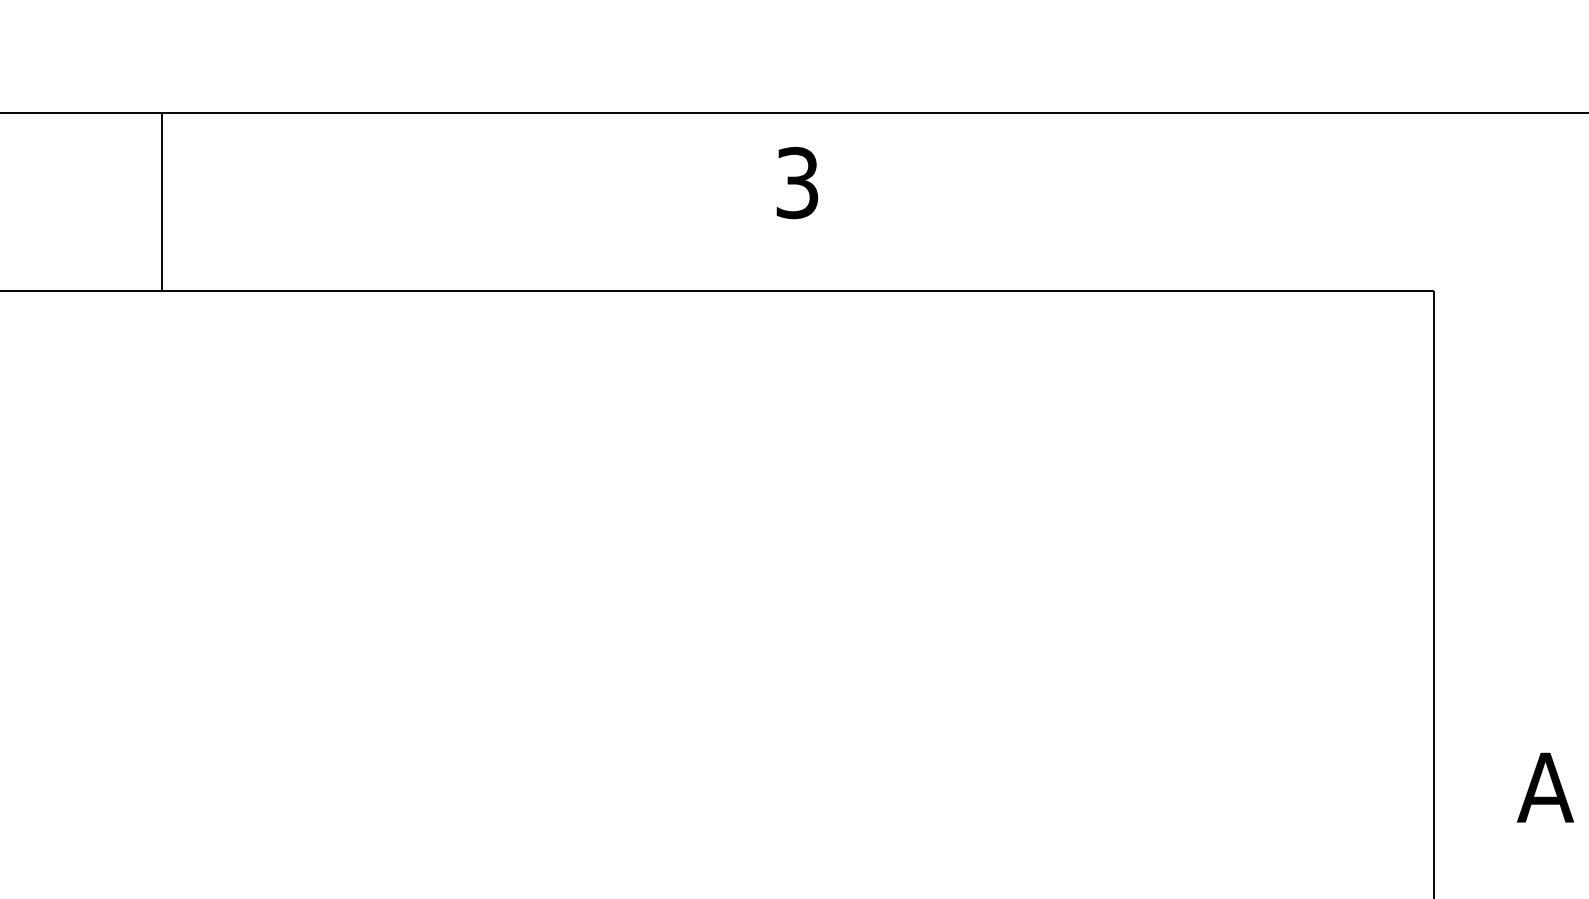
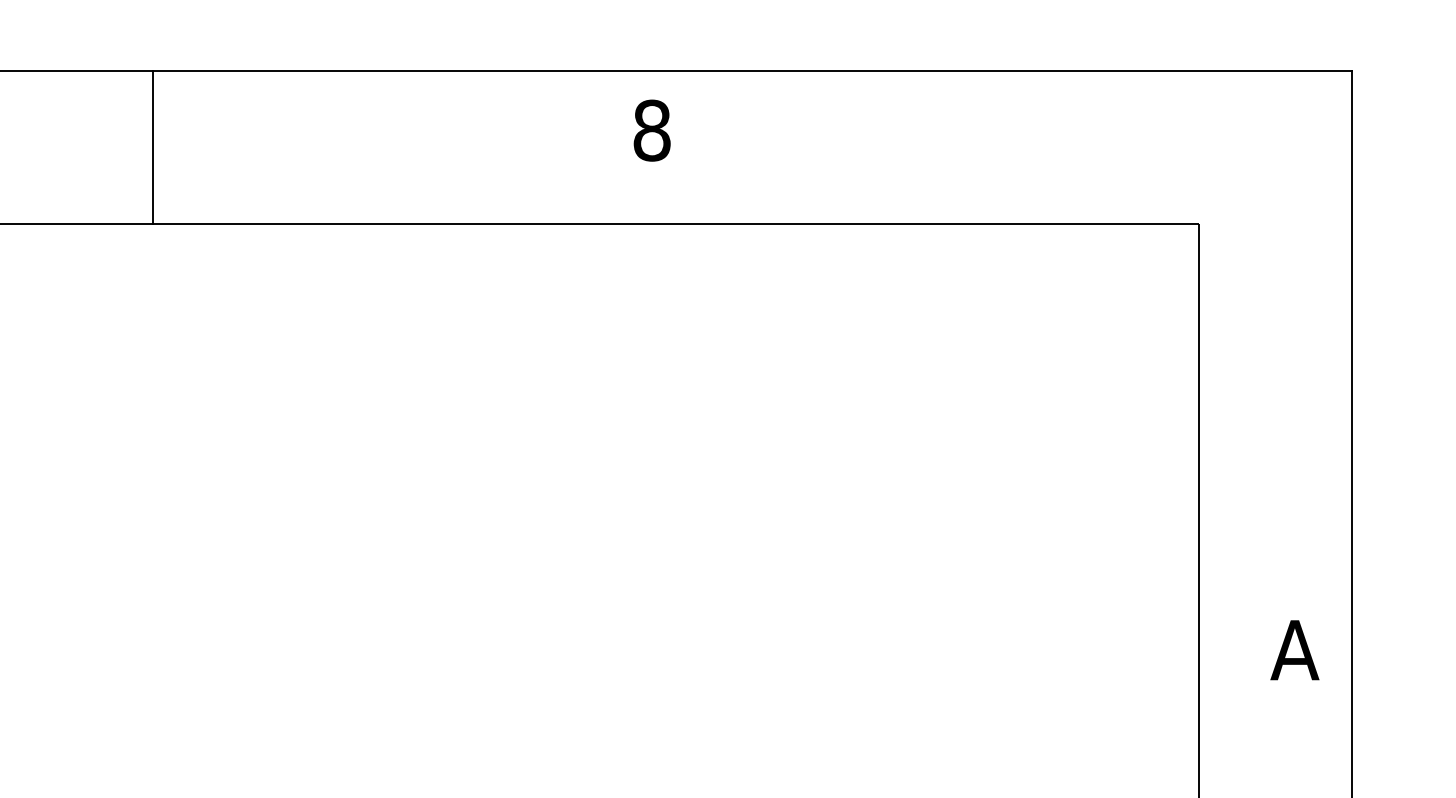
text: (796, 182) -> (651, 130), 3 -> 8
line: (161, 201) -> (152, 146), moved

